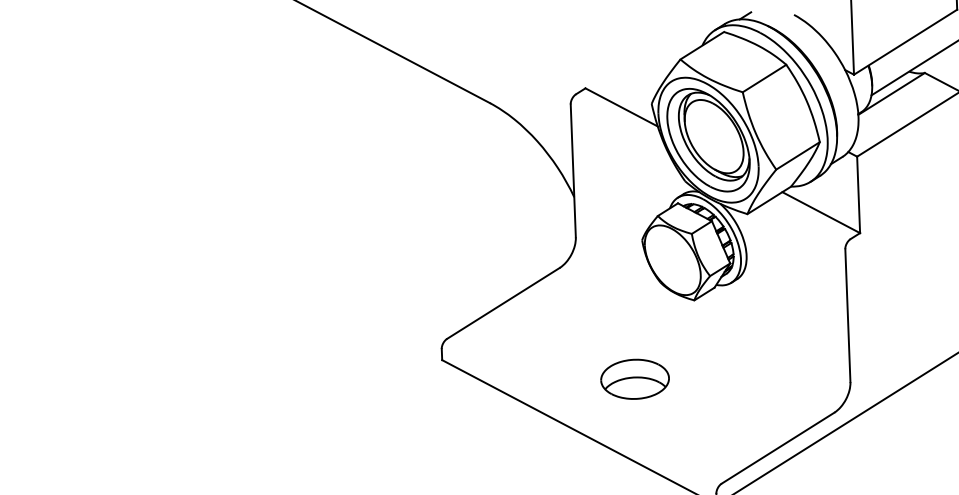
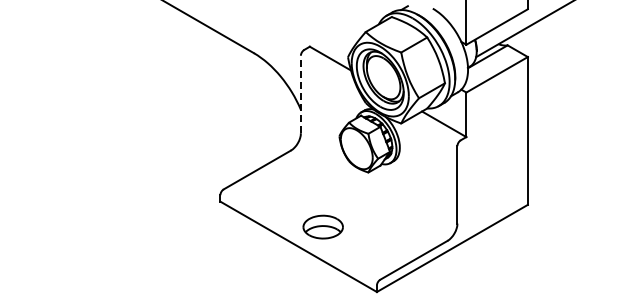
line: (572, 170) -> (300, 94), solid -> dashed
part: (633, 378) -> (322, 226), moved

